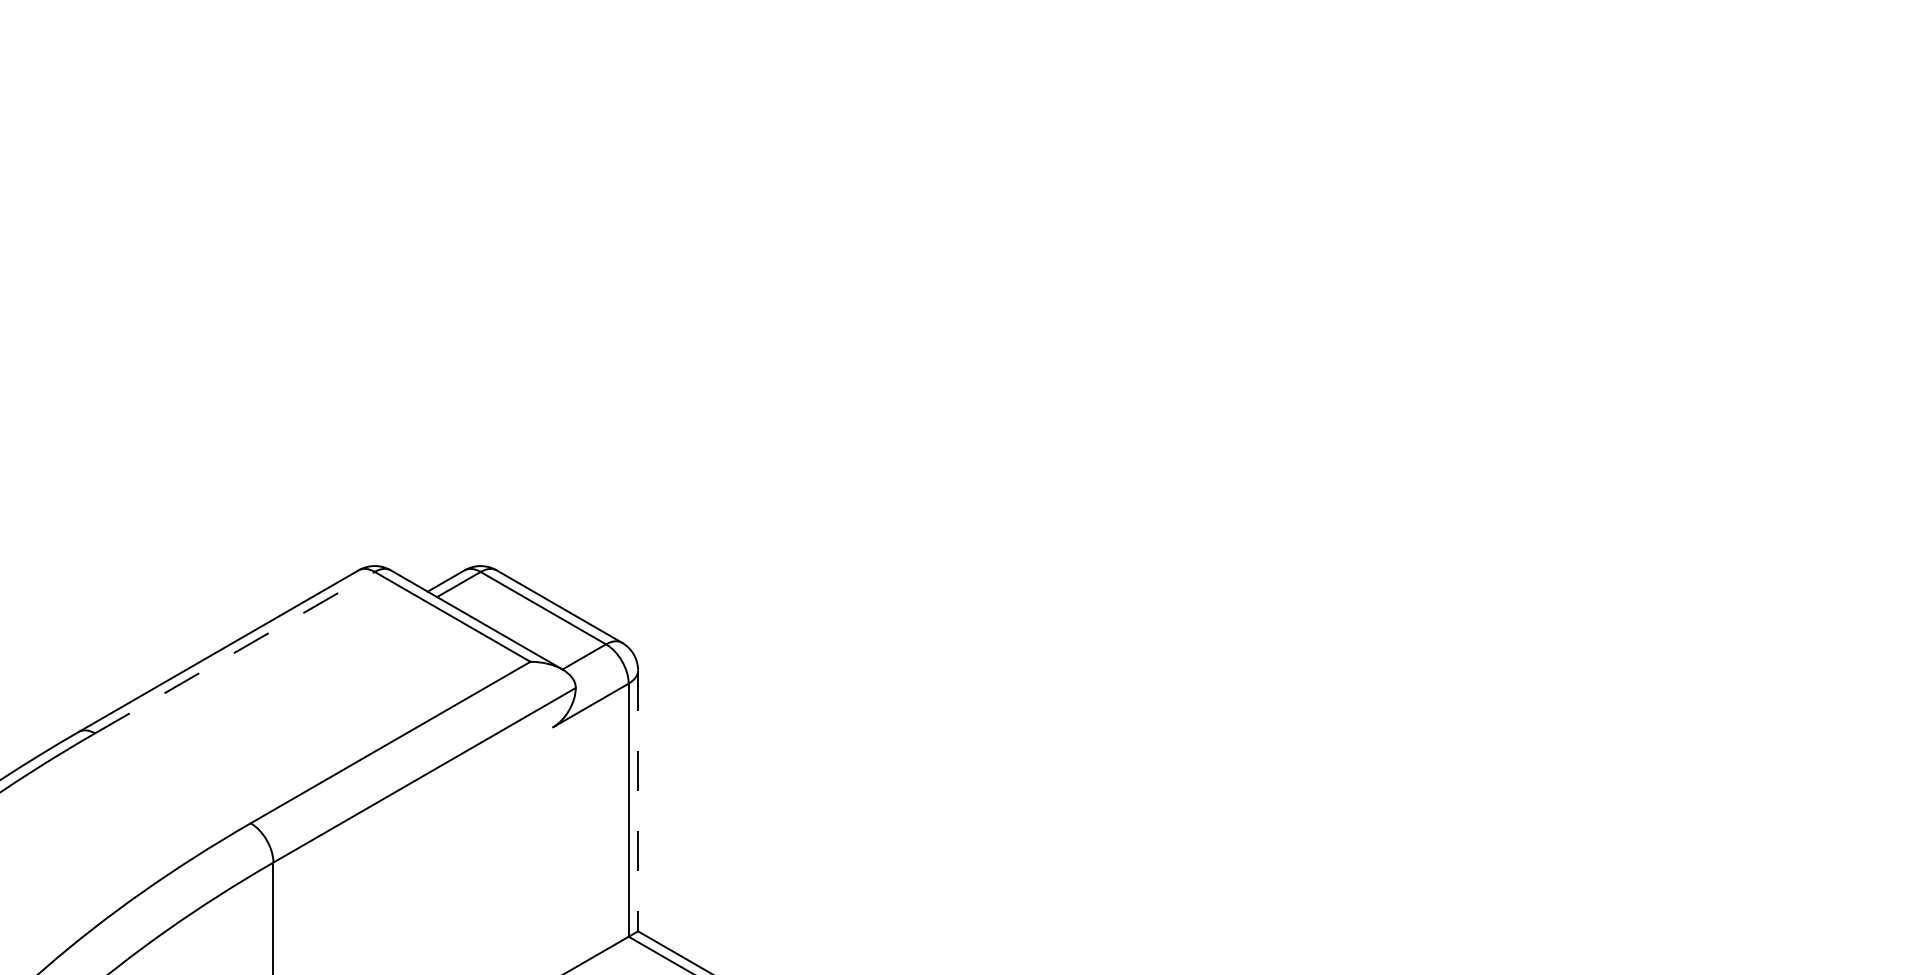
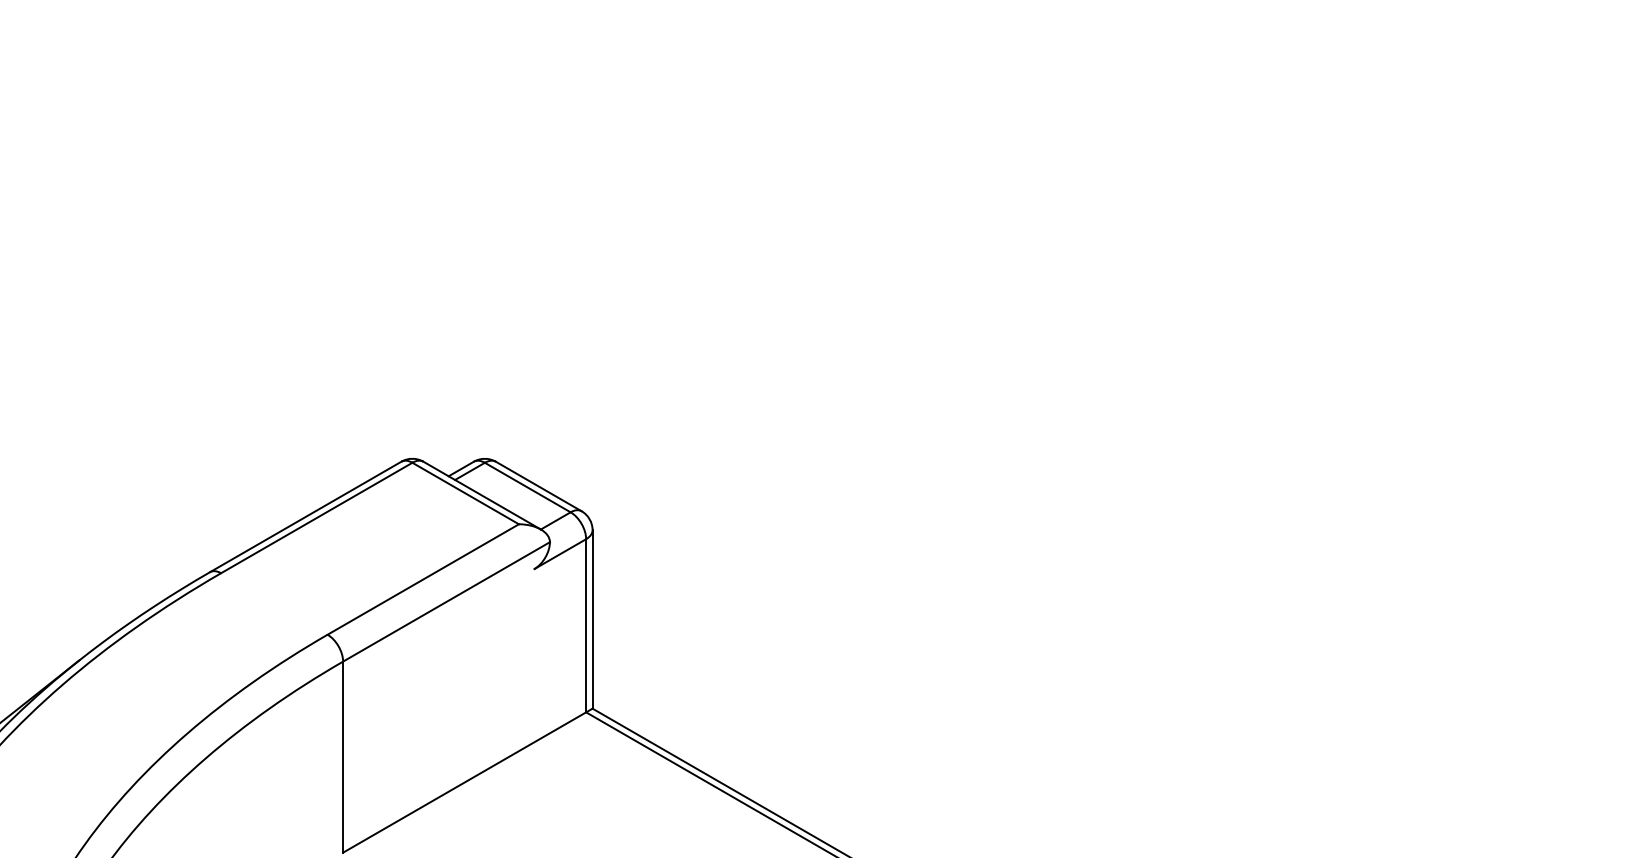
line: (235, 651) -> (317, 517), dashed -> solid
line: (637, 801) -> (592, 619), dashed -> solid

